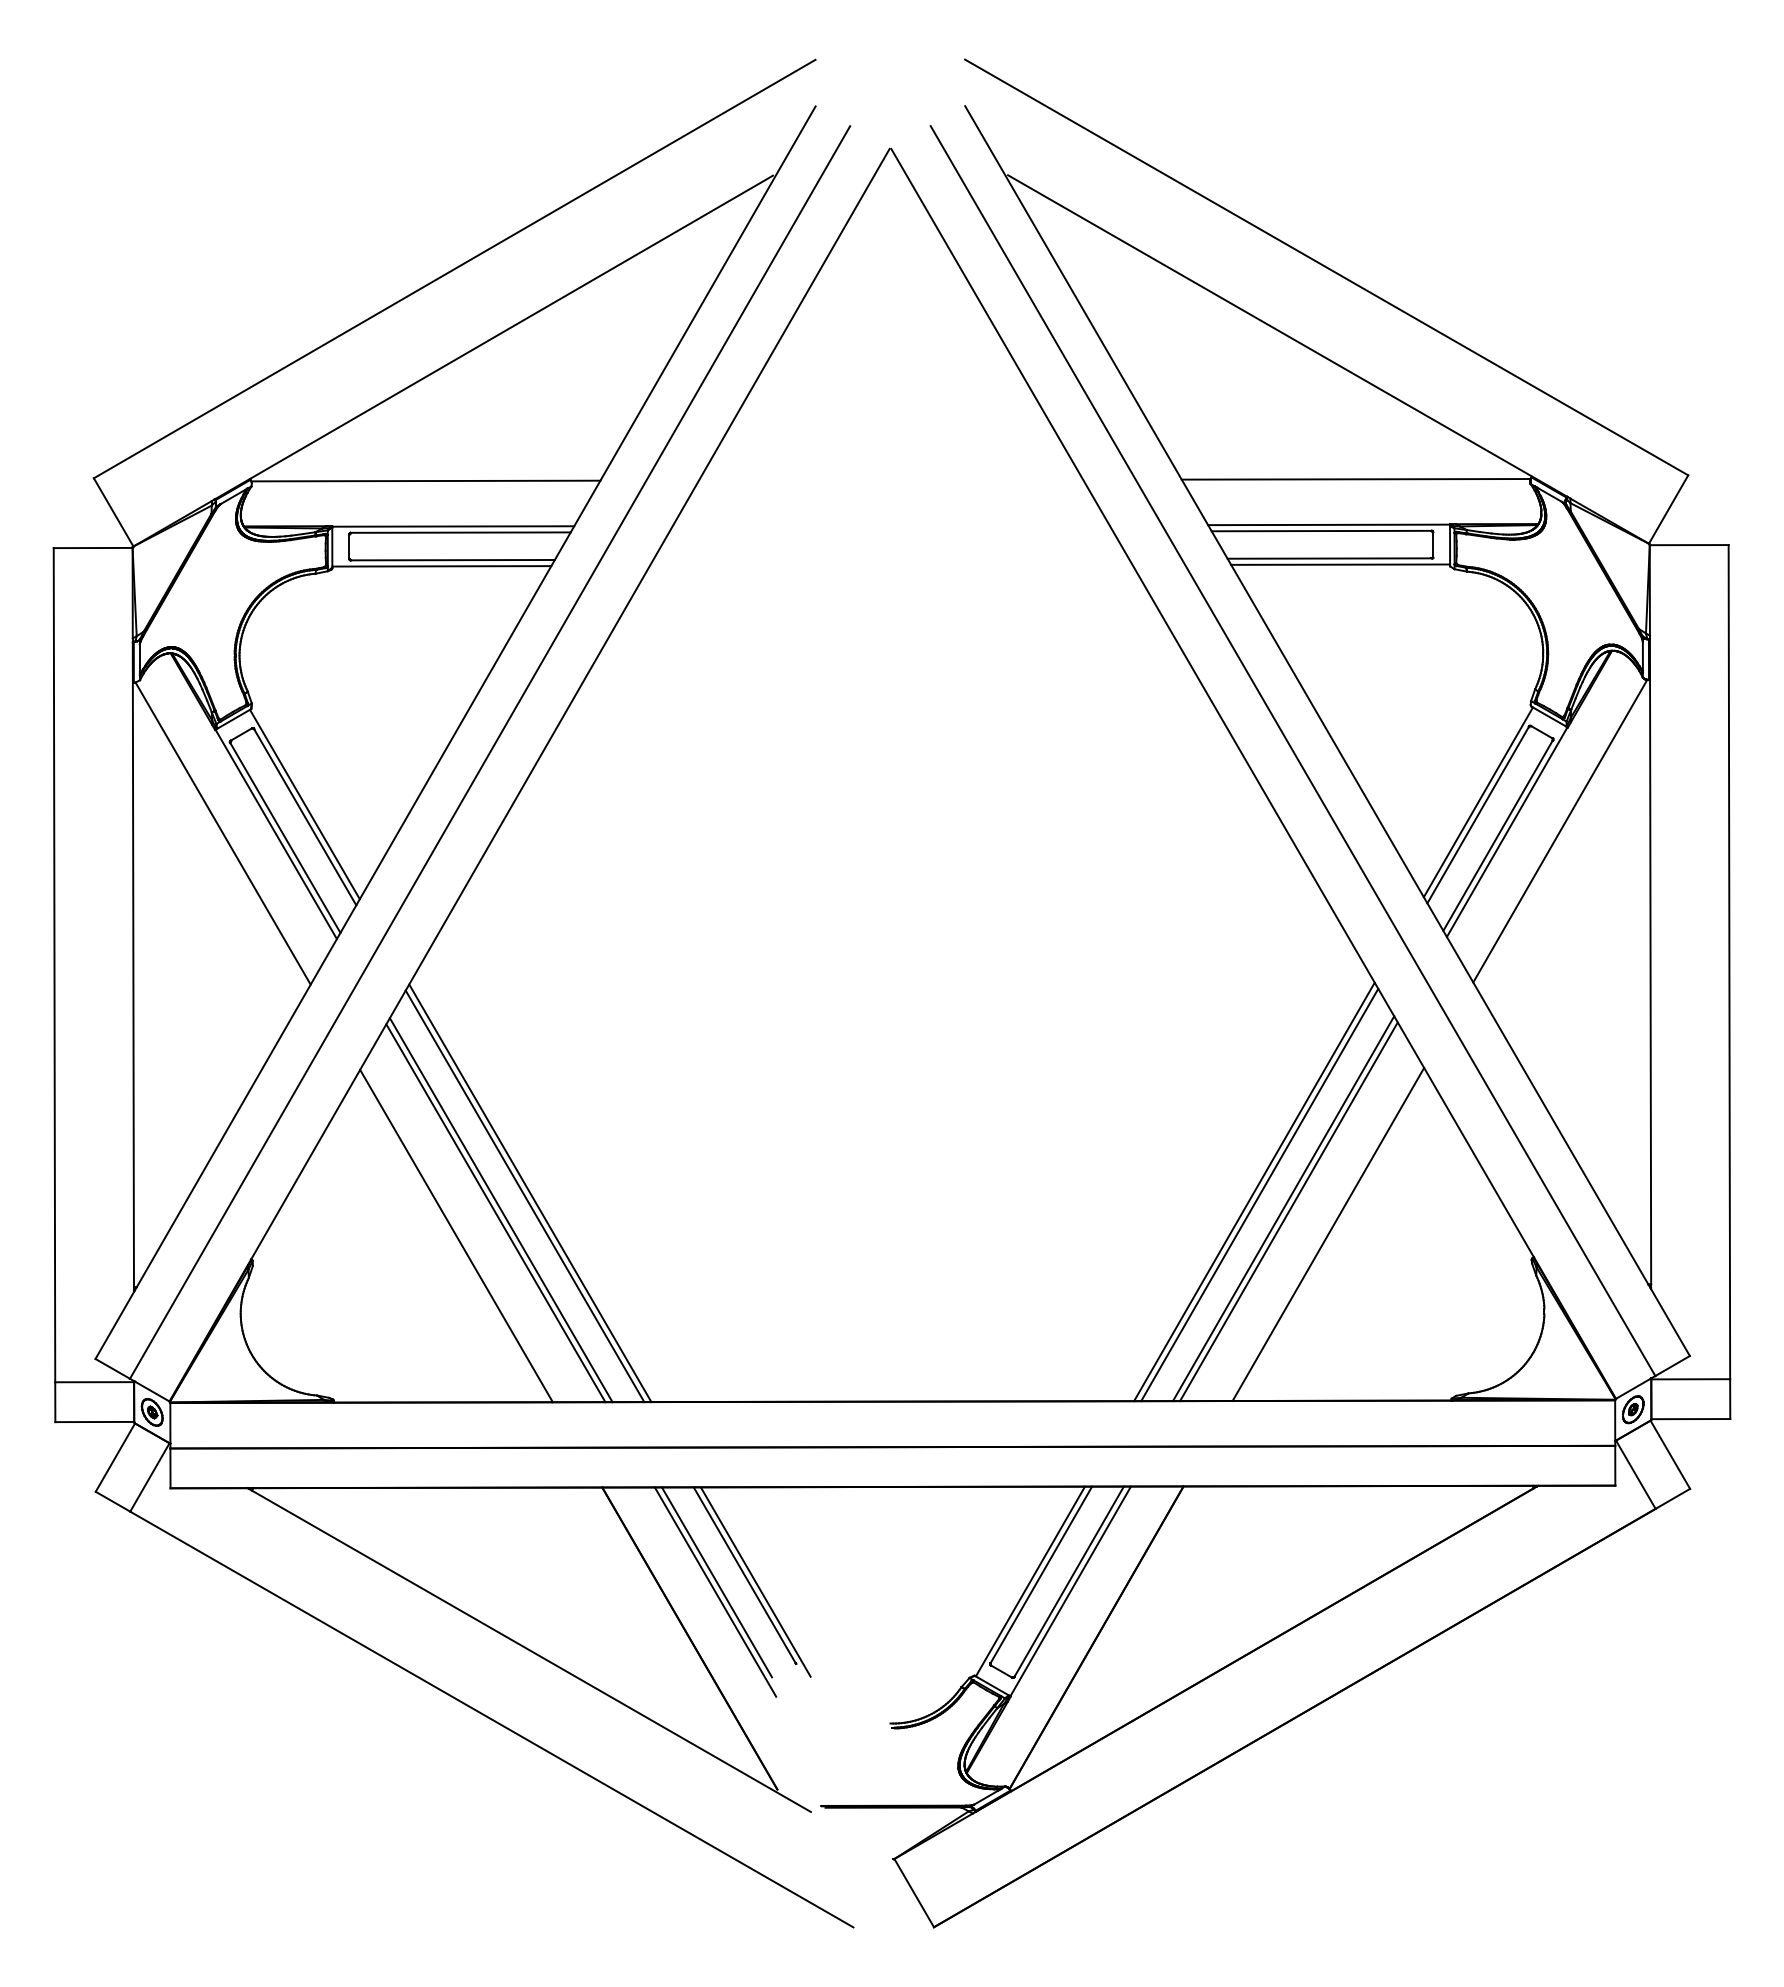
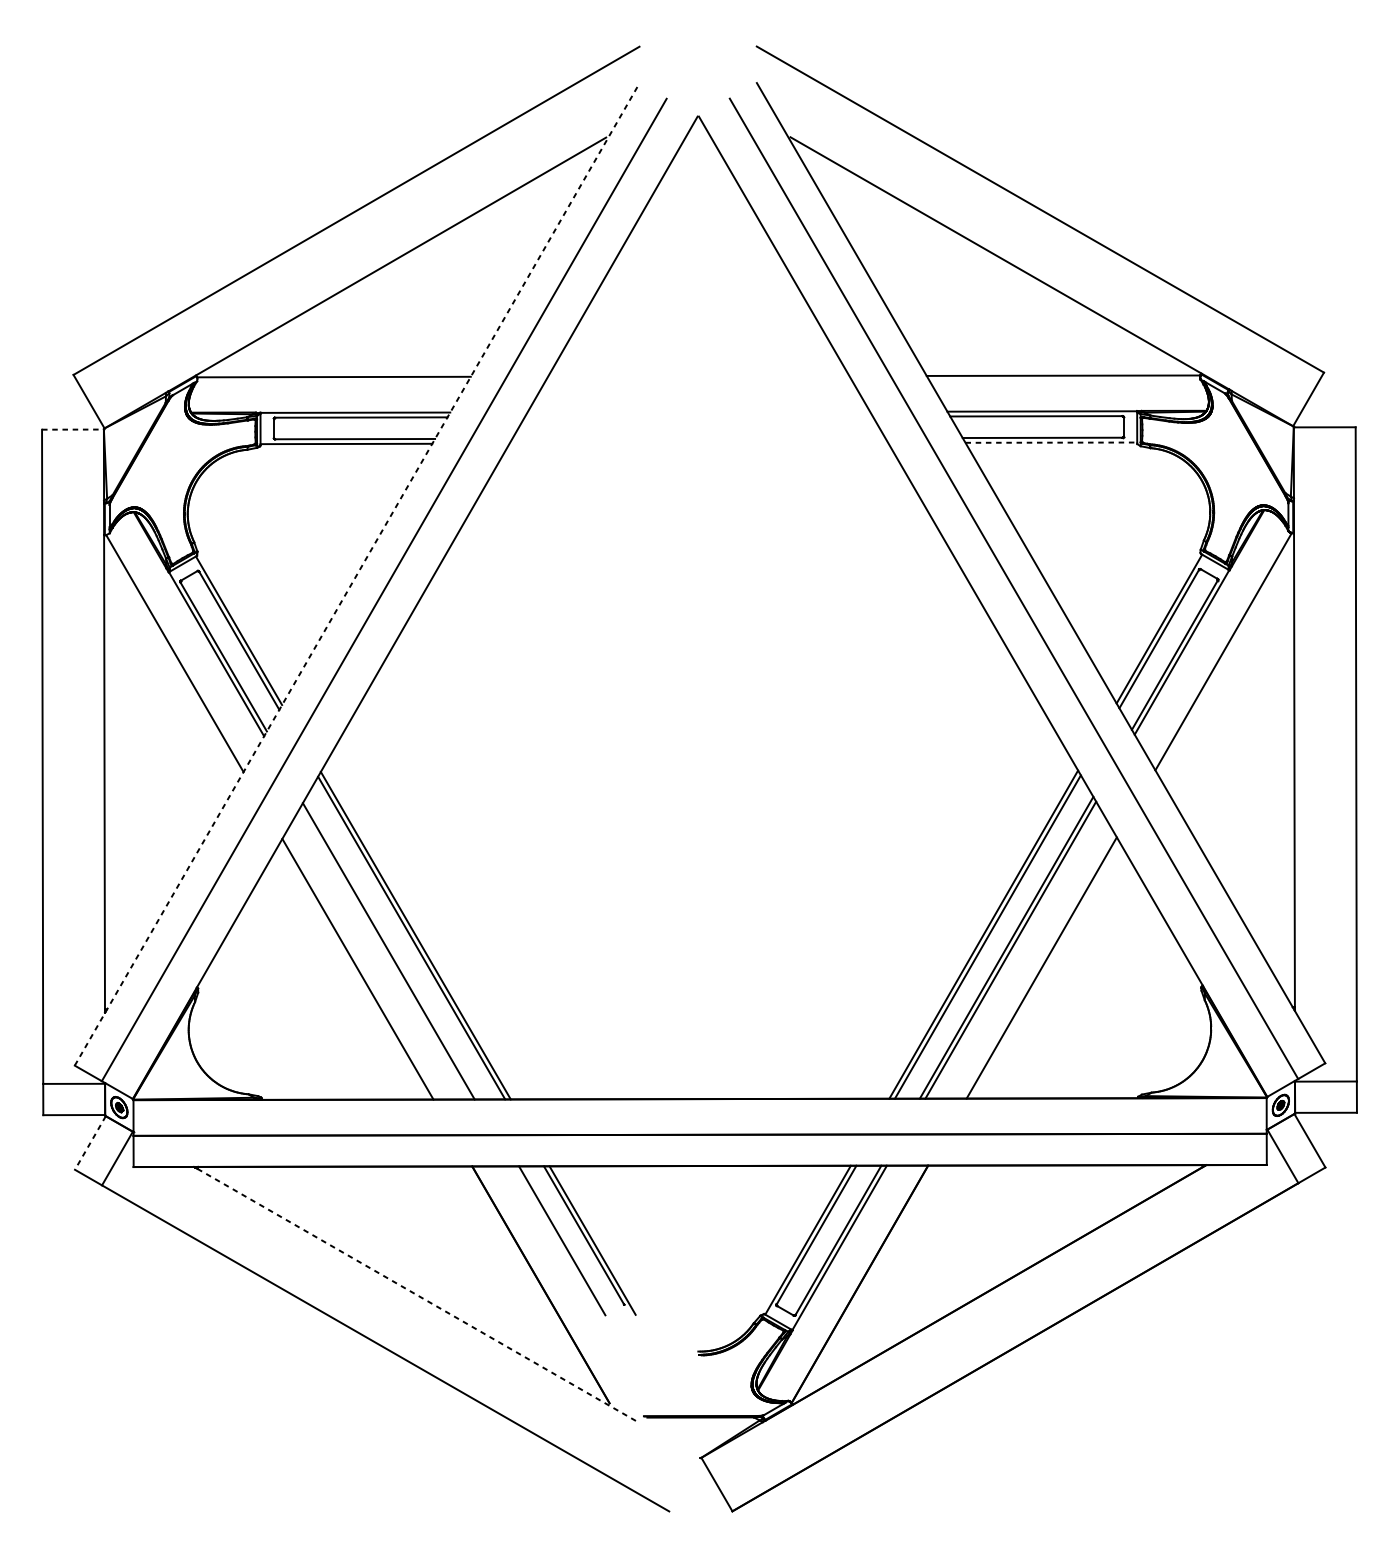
line: (93, 548) -> (73, 429), solid -> dashed
line: (1341, 564) -> (1052, 442), solid -> dashed
line: (455, 732) -> (357, 574), solid -> dashed
line: (500, 1210) -> (392, 949), removed
line: (115, 1458) -> (90, 1143), solid -> dashed
line: (715, 1591) -> (561, 1248), removed
line: (530, 1651) -> (415, 1295), solid -> dashed

